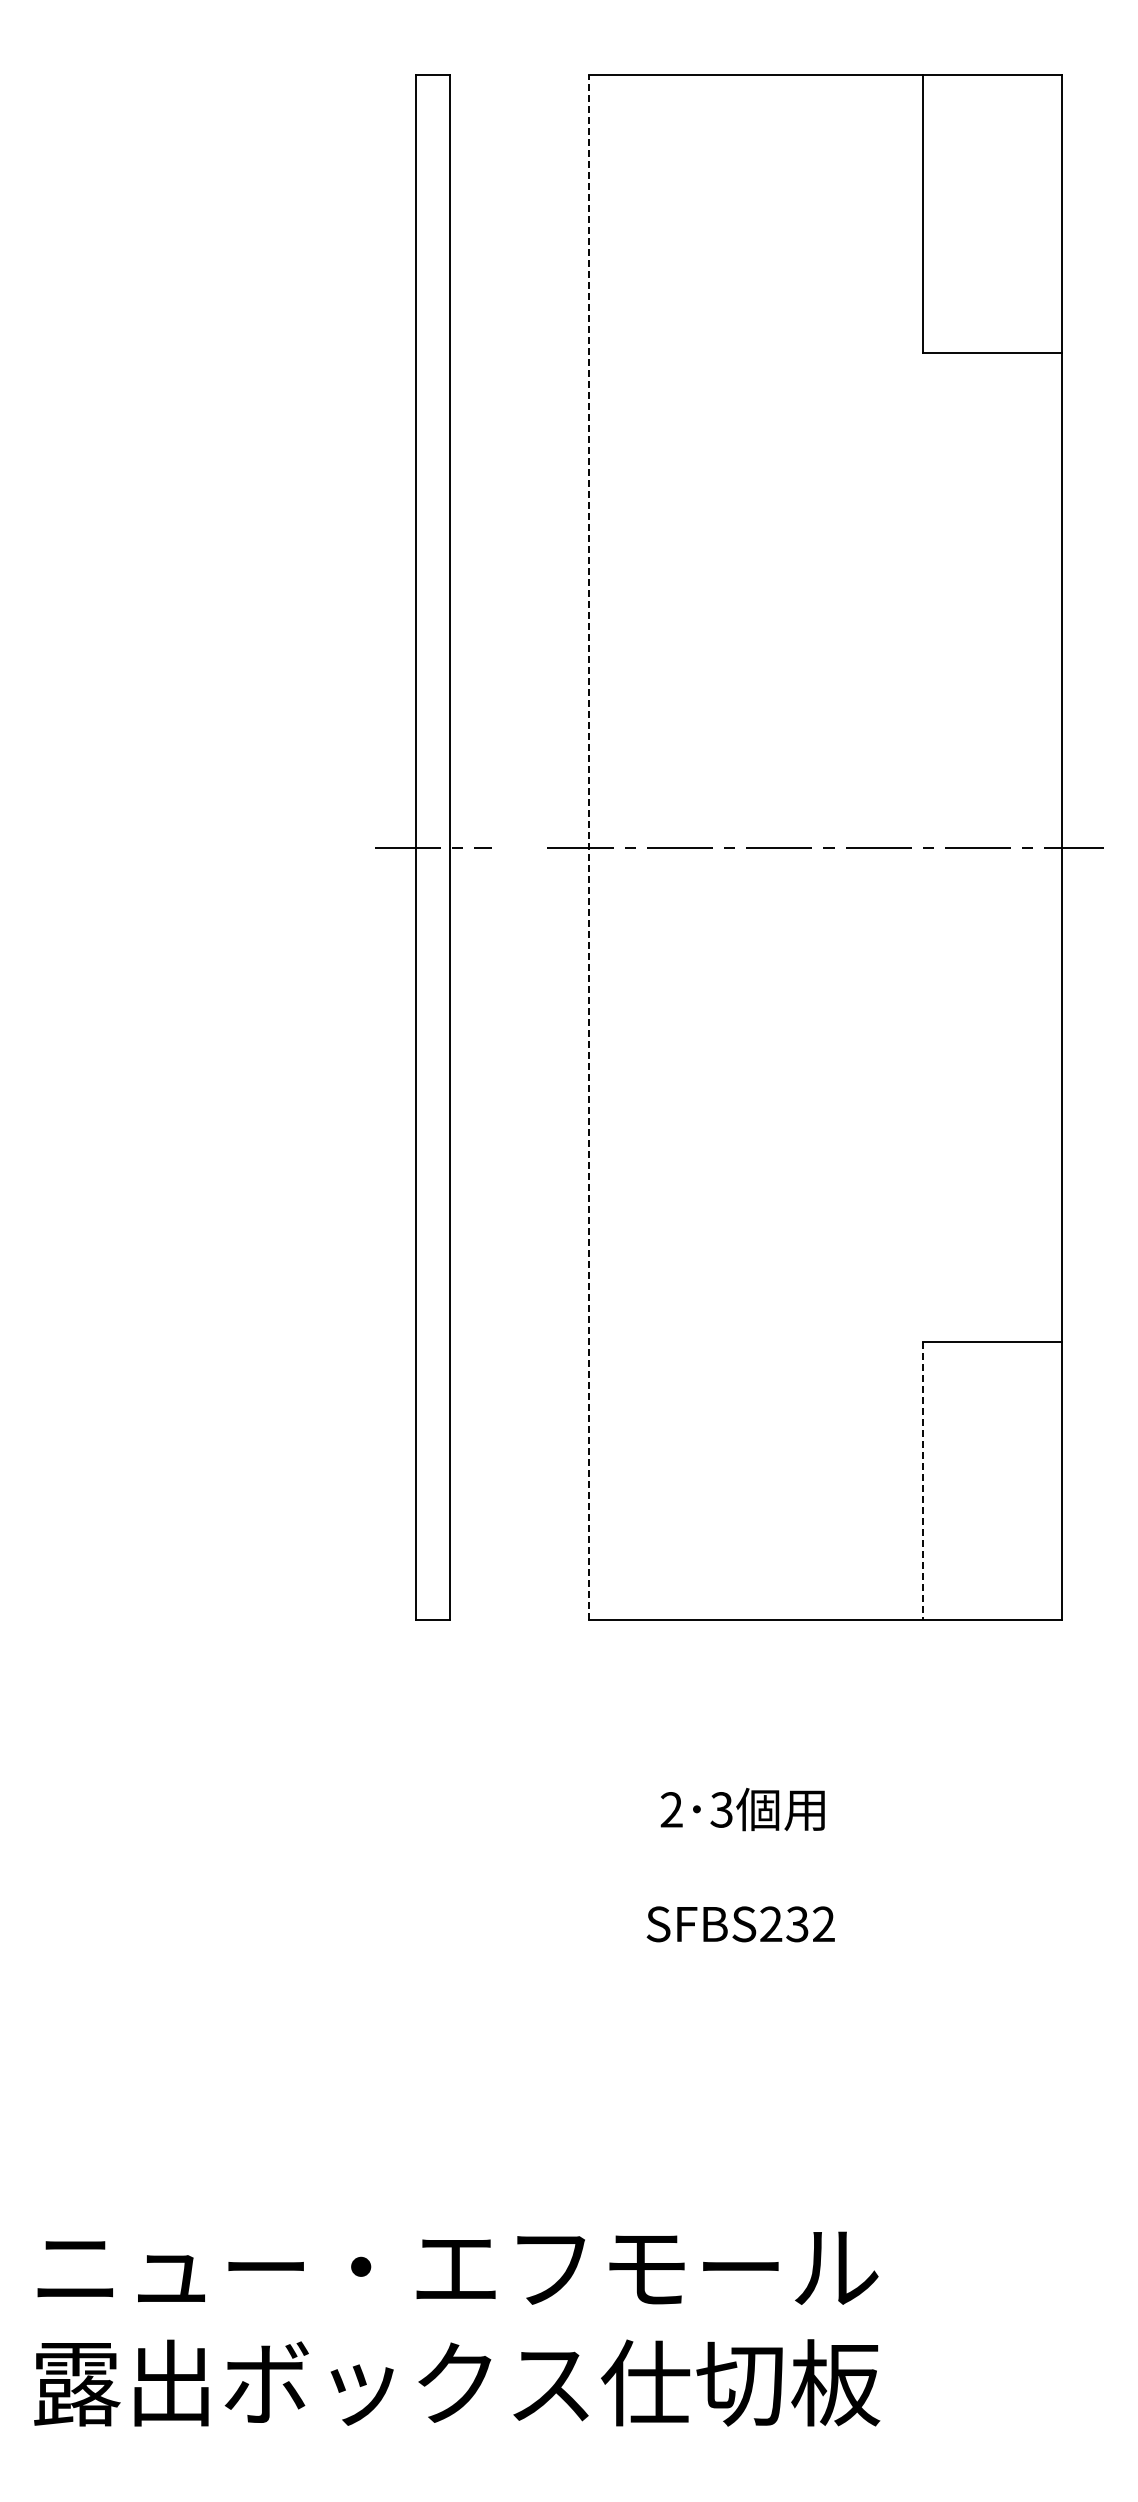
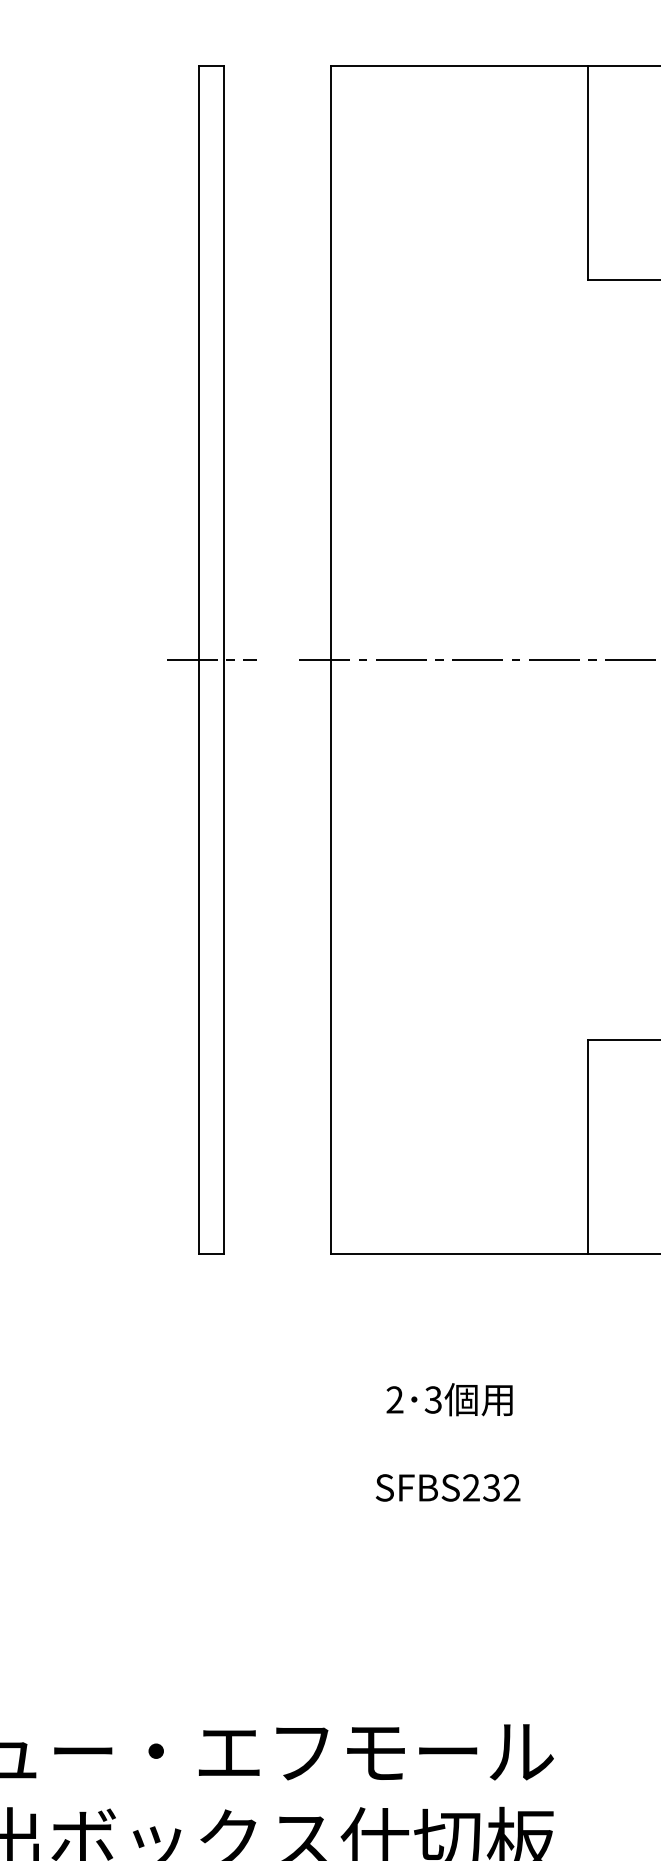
line: (589, 847) -> (331, 660), dashed -> solid
line: (923, 1481) -> (588, 1147), dashed -> solid

